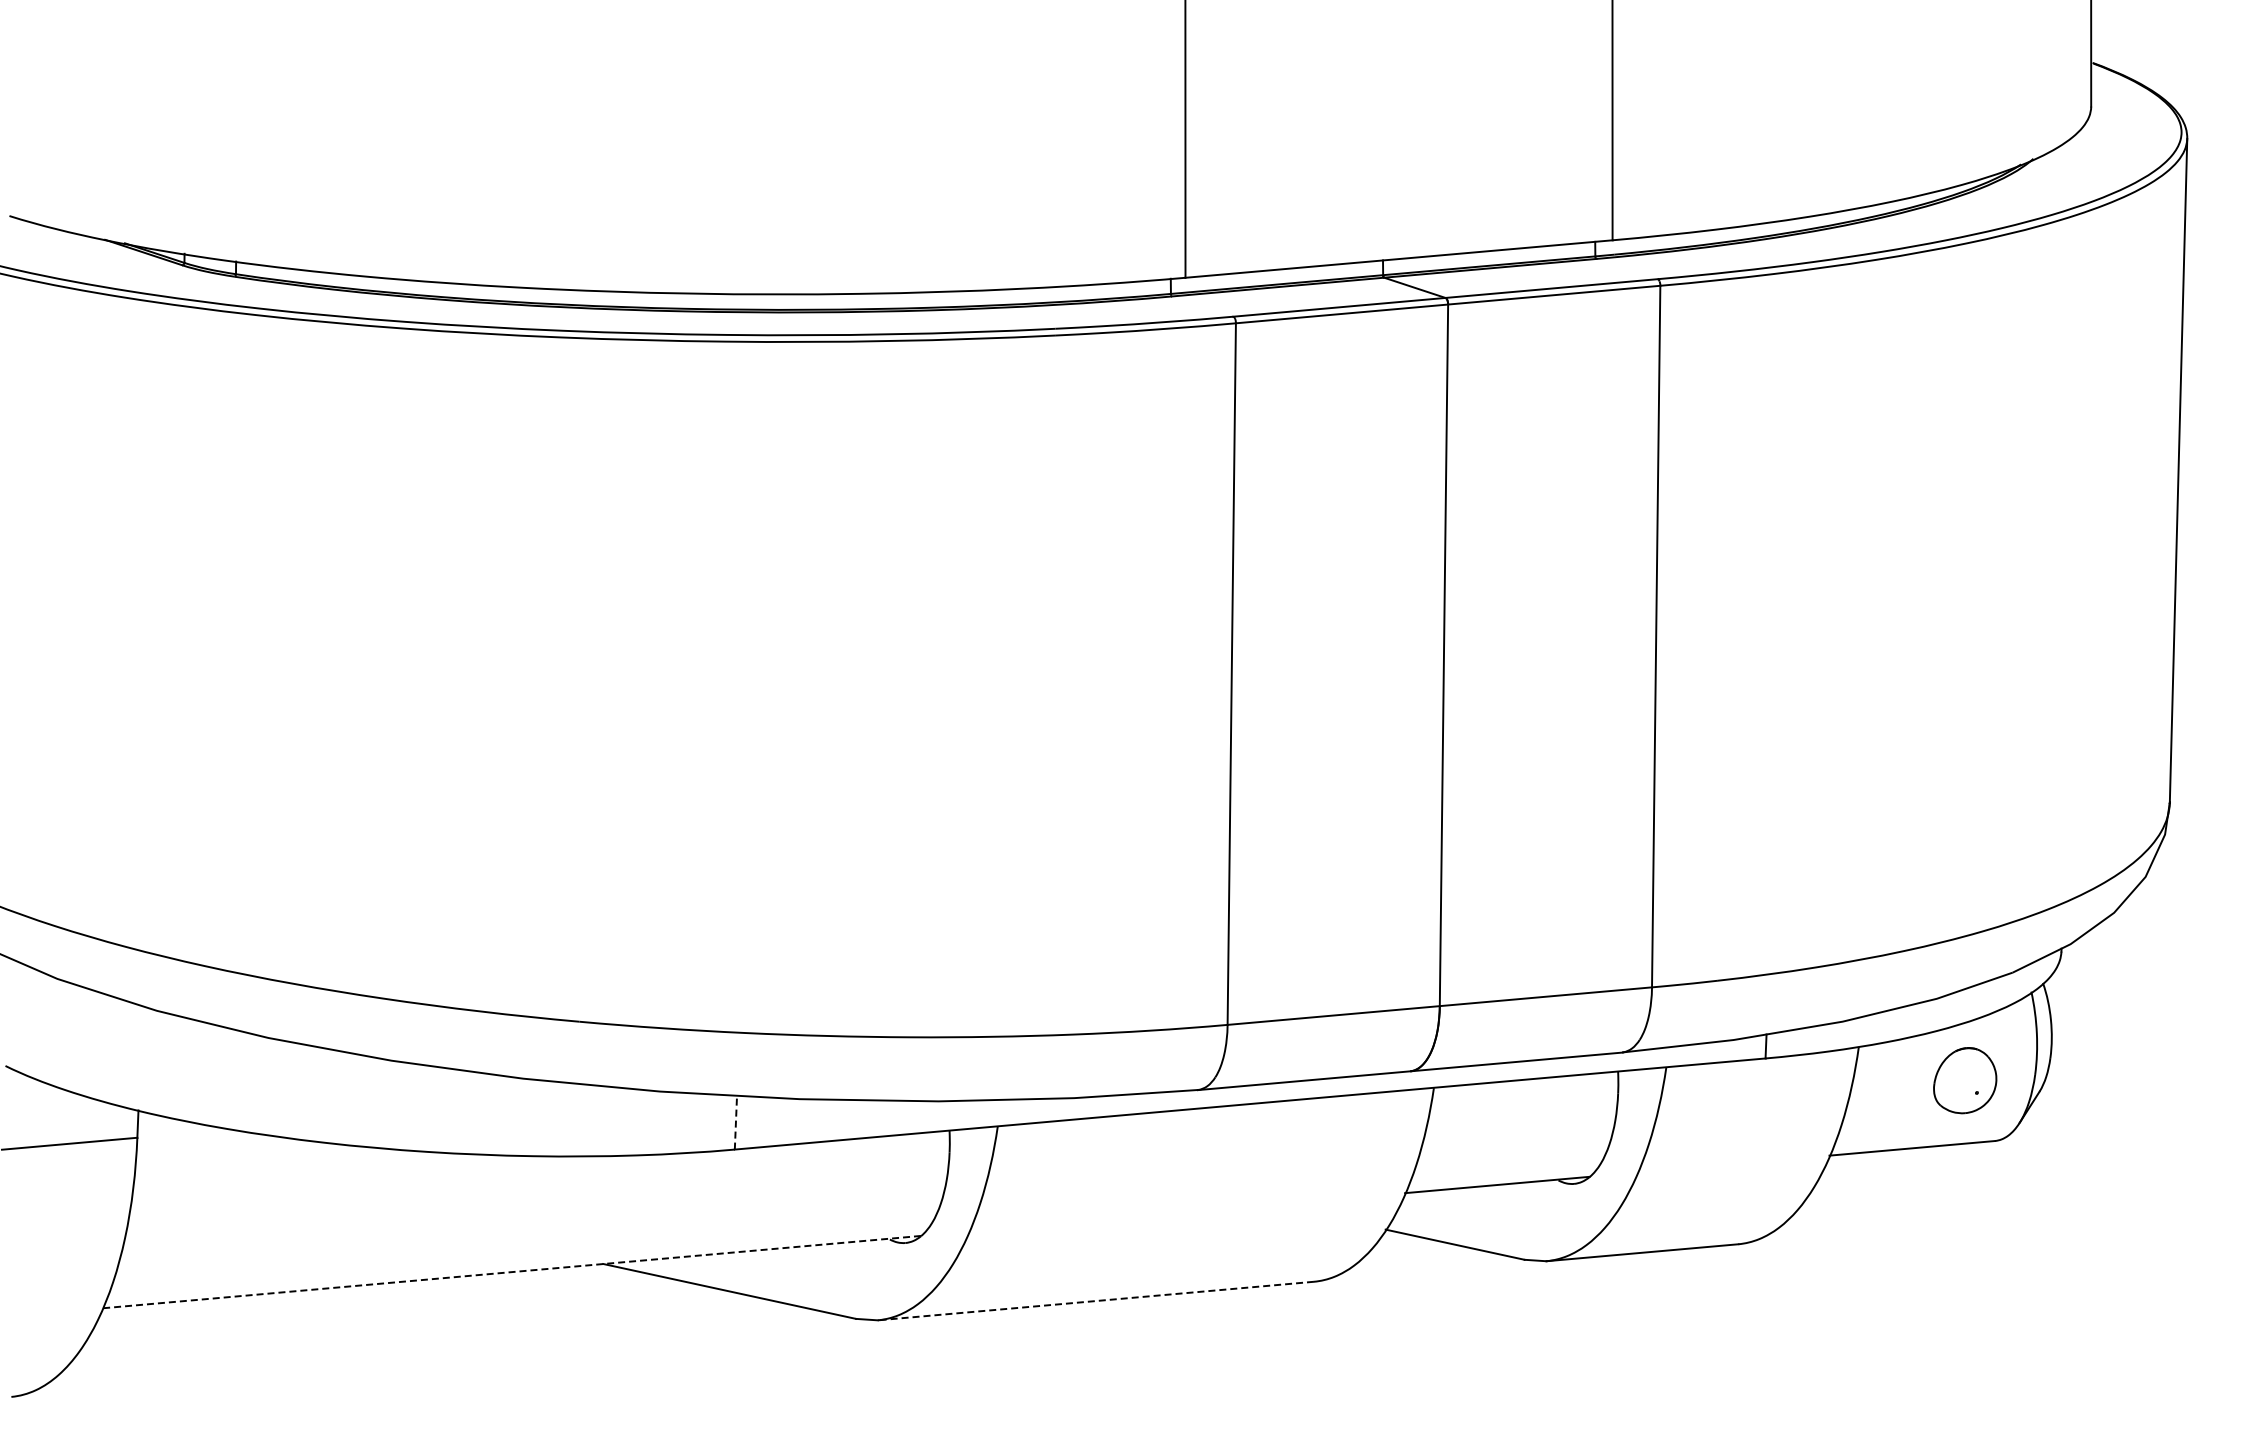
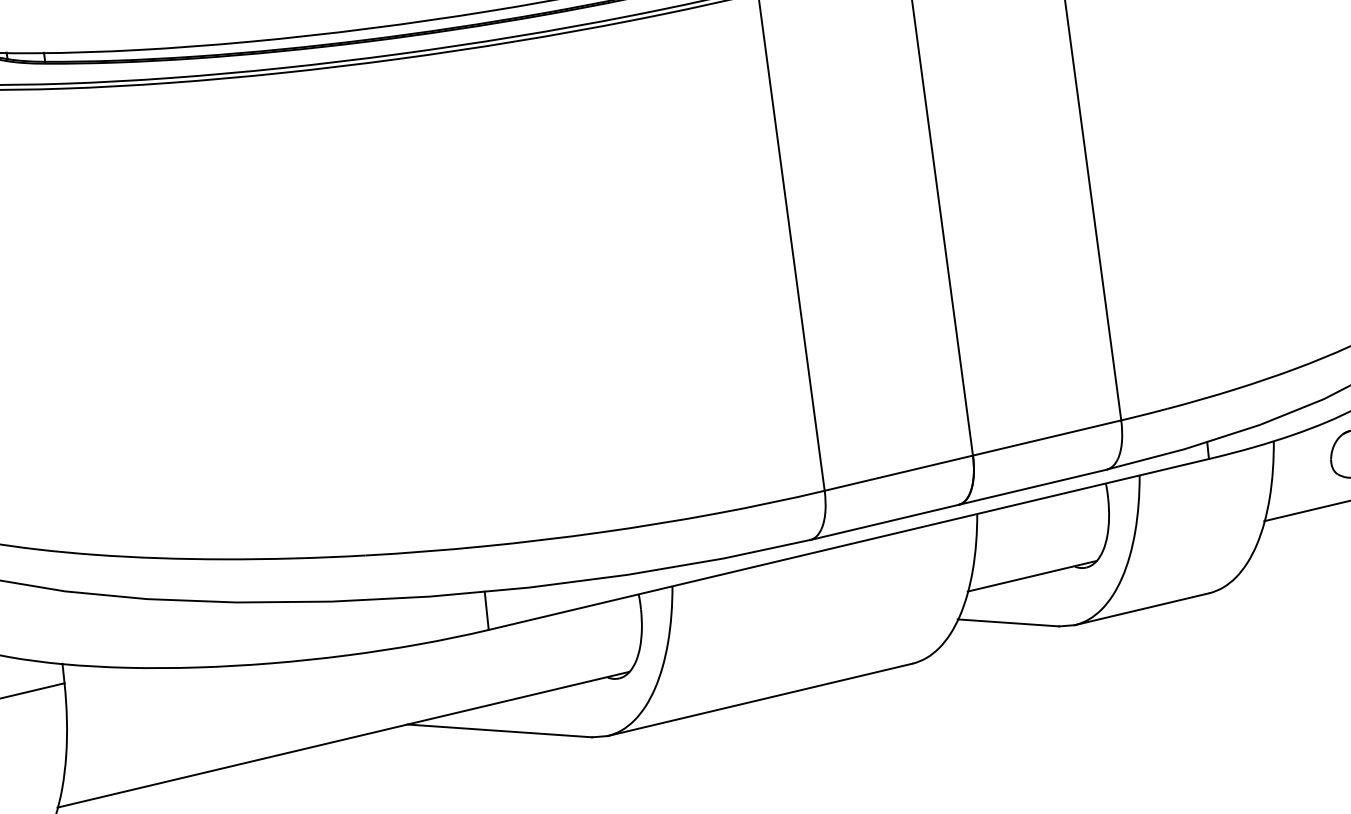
line: (735, 1122) -> (486, 610), dashed -> solid
line: (511, 1272) -> (343, 740), dashed -> solid
line: (1095, 1301) -> (759, 700), dashed -> solid

